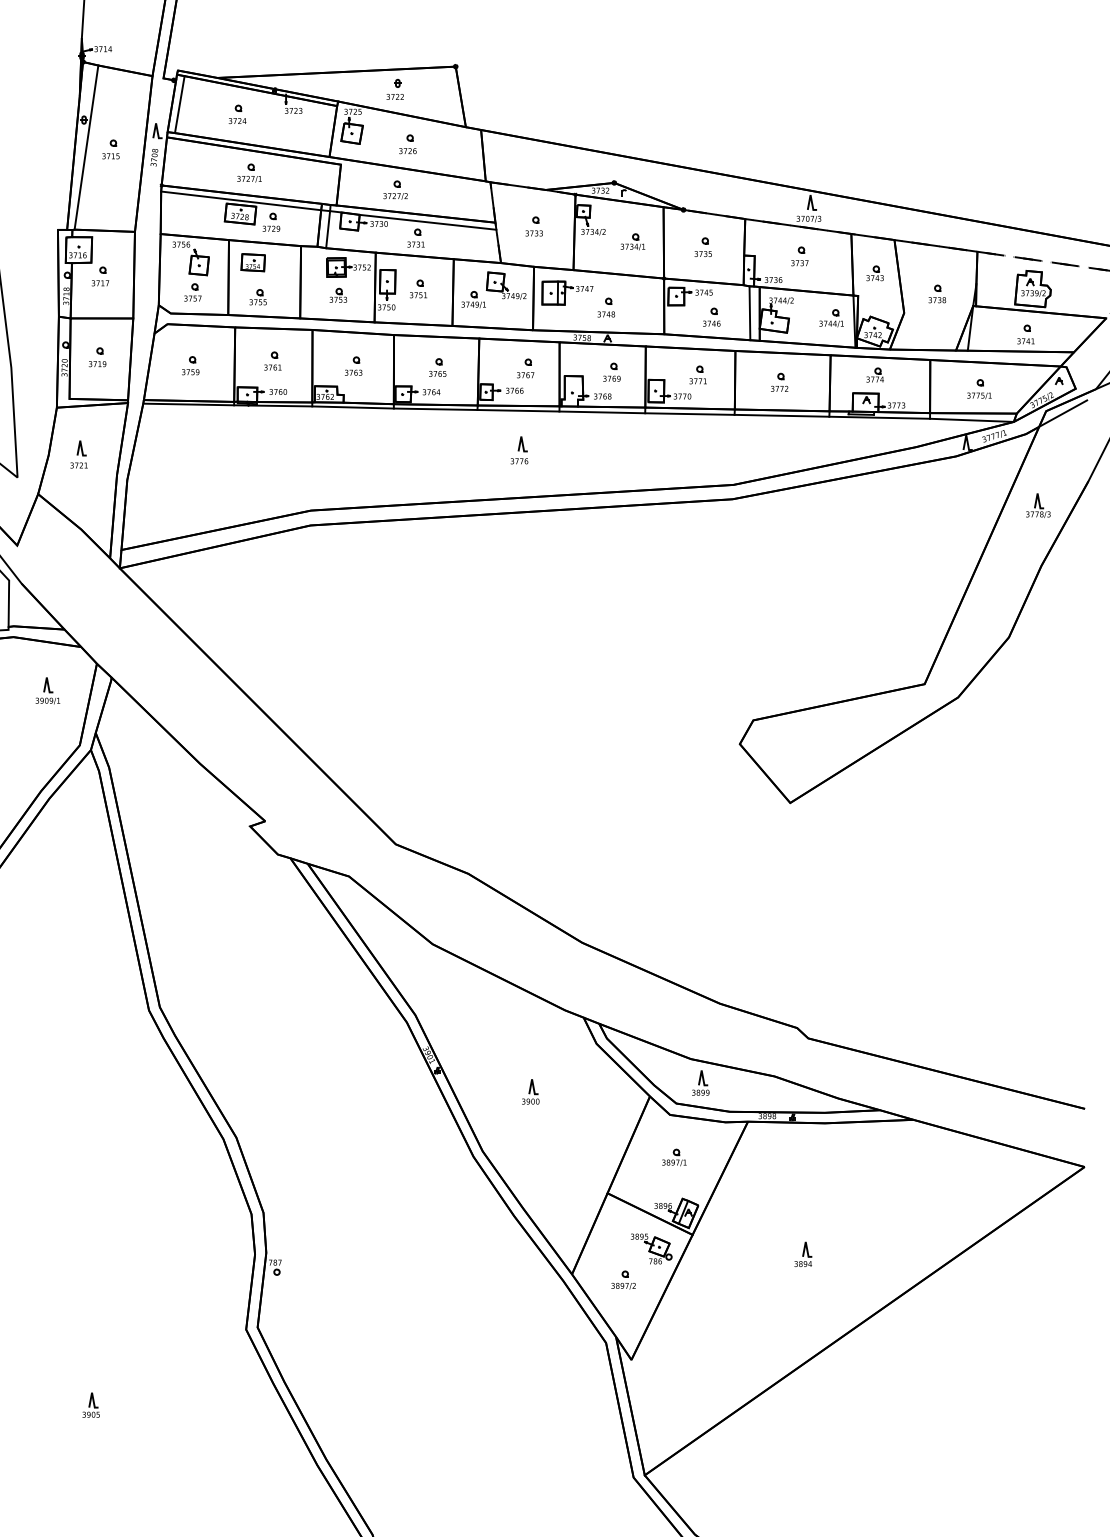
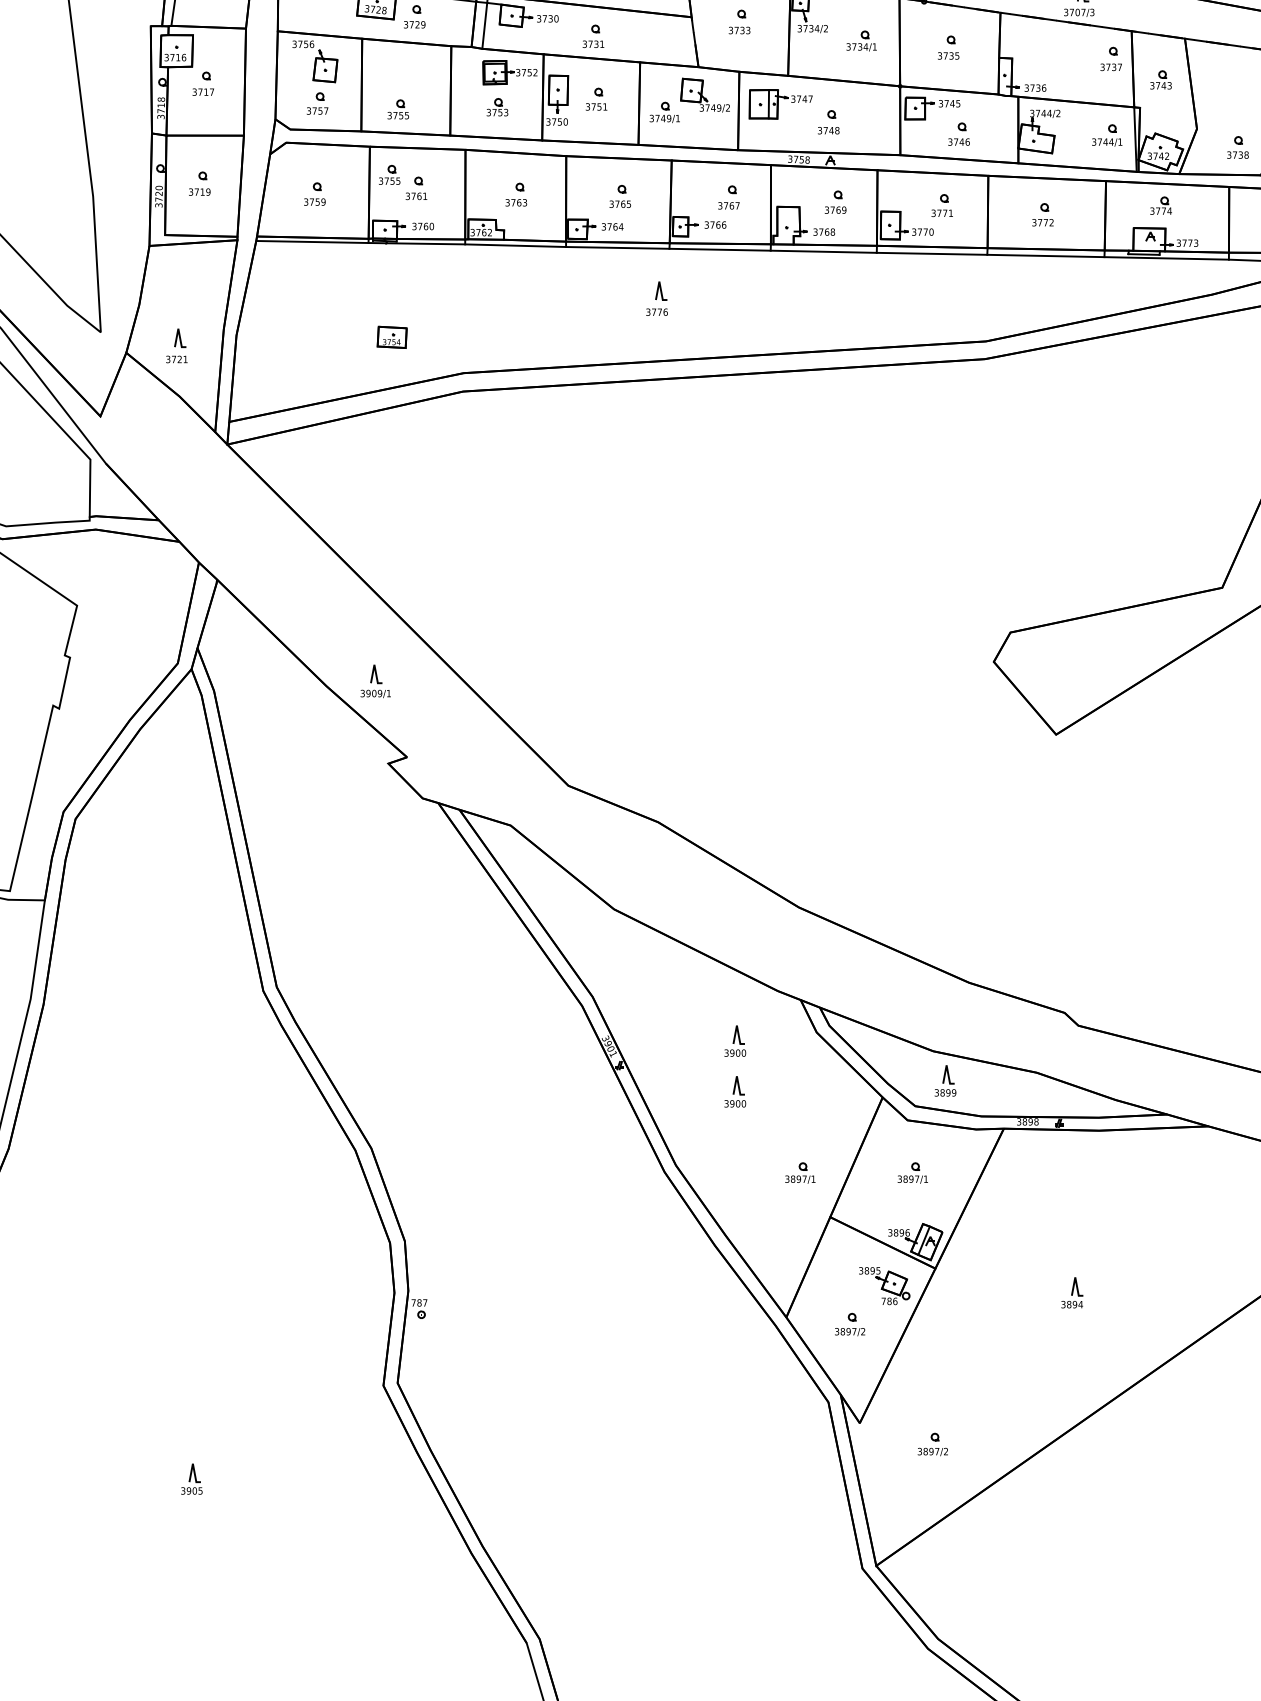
line: (427, 221) -> (607, 15), removed
part: (799, 256) -> (1110, 59), moved
part: (252, 262) -> (391, 337), moved
part: (937, 293) -> (1238, 146), moved
line: (749, 313) -> (1005, 129), removed
part: (250, 350) -> (388, 175), added
part: (519, 450) -> (657, 298), moved
part: (78, 454) -> (176, 345), moved
part: (47, 690) -> (375, 680), moved
part: (530, 1050) -> (734, 1040), added
part: (583, 1157) -> (800, 1172), added
part: (690, 1376) -> (932, 1443), added

